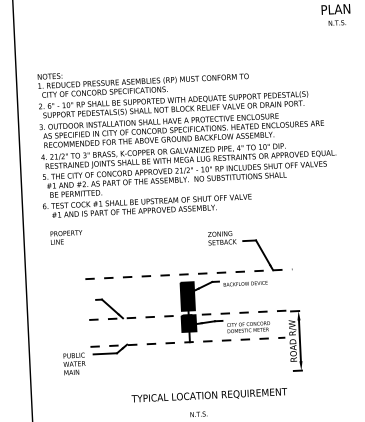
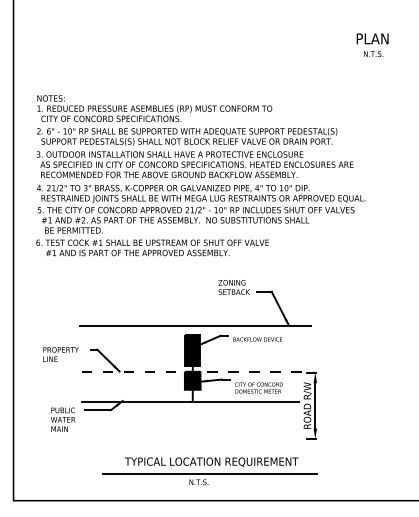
text: (66, 237) -> (60, 354), moved
line: (189, 273) -> (195, 325), dashed -> solid
line: (187, 342) -> (190, 401), dashed -> solid
line: (207, 405) -> (209, 473), added

